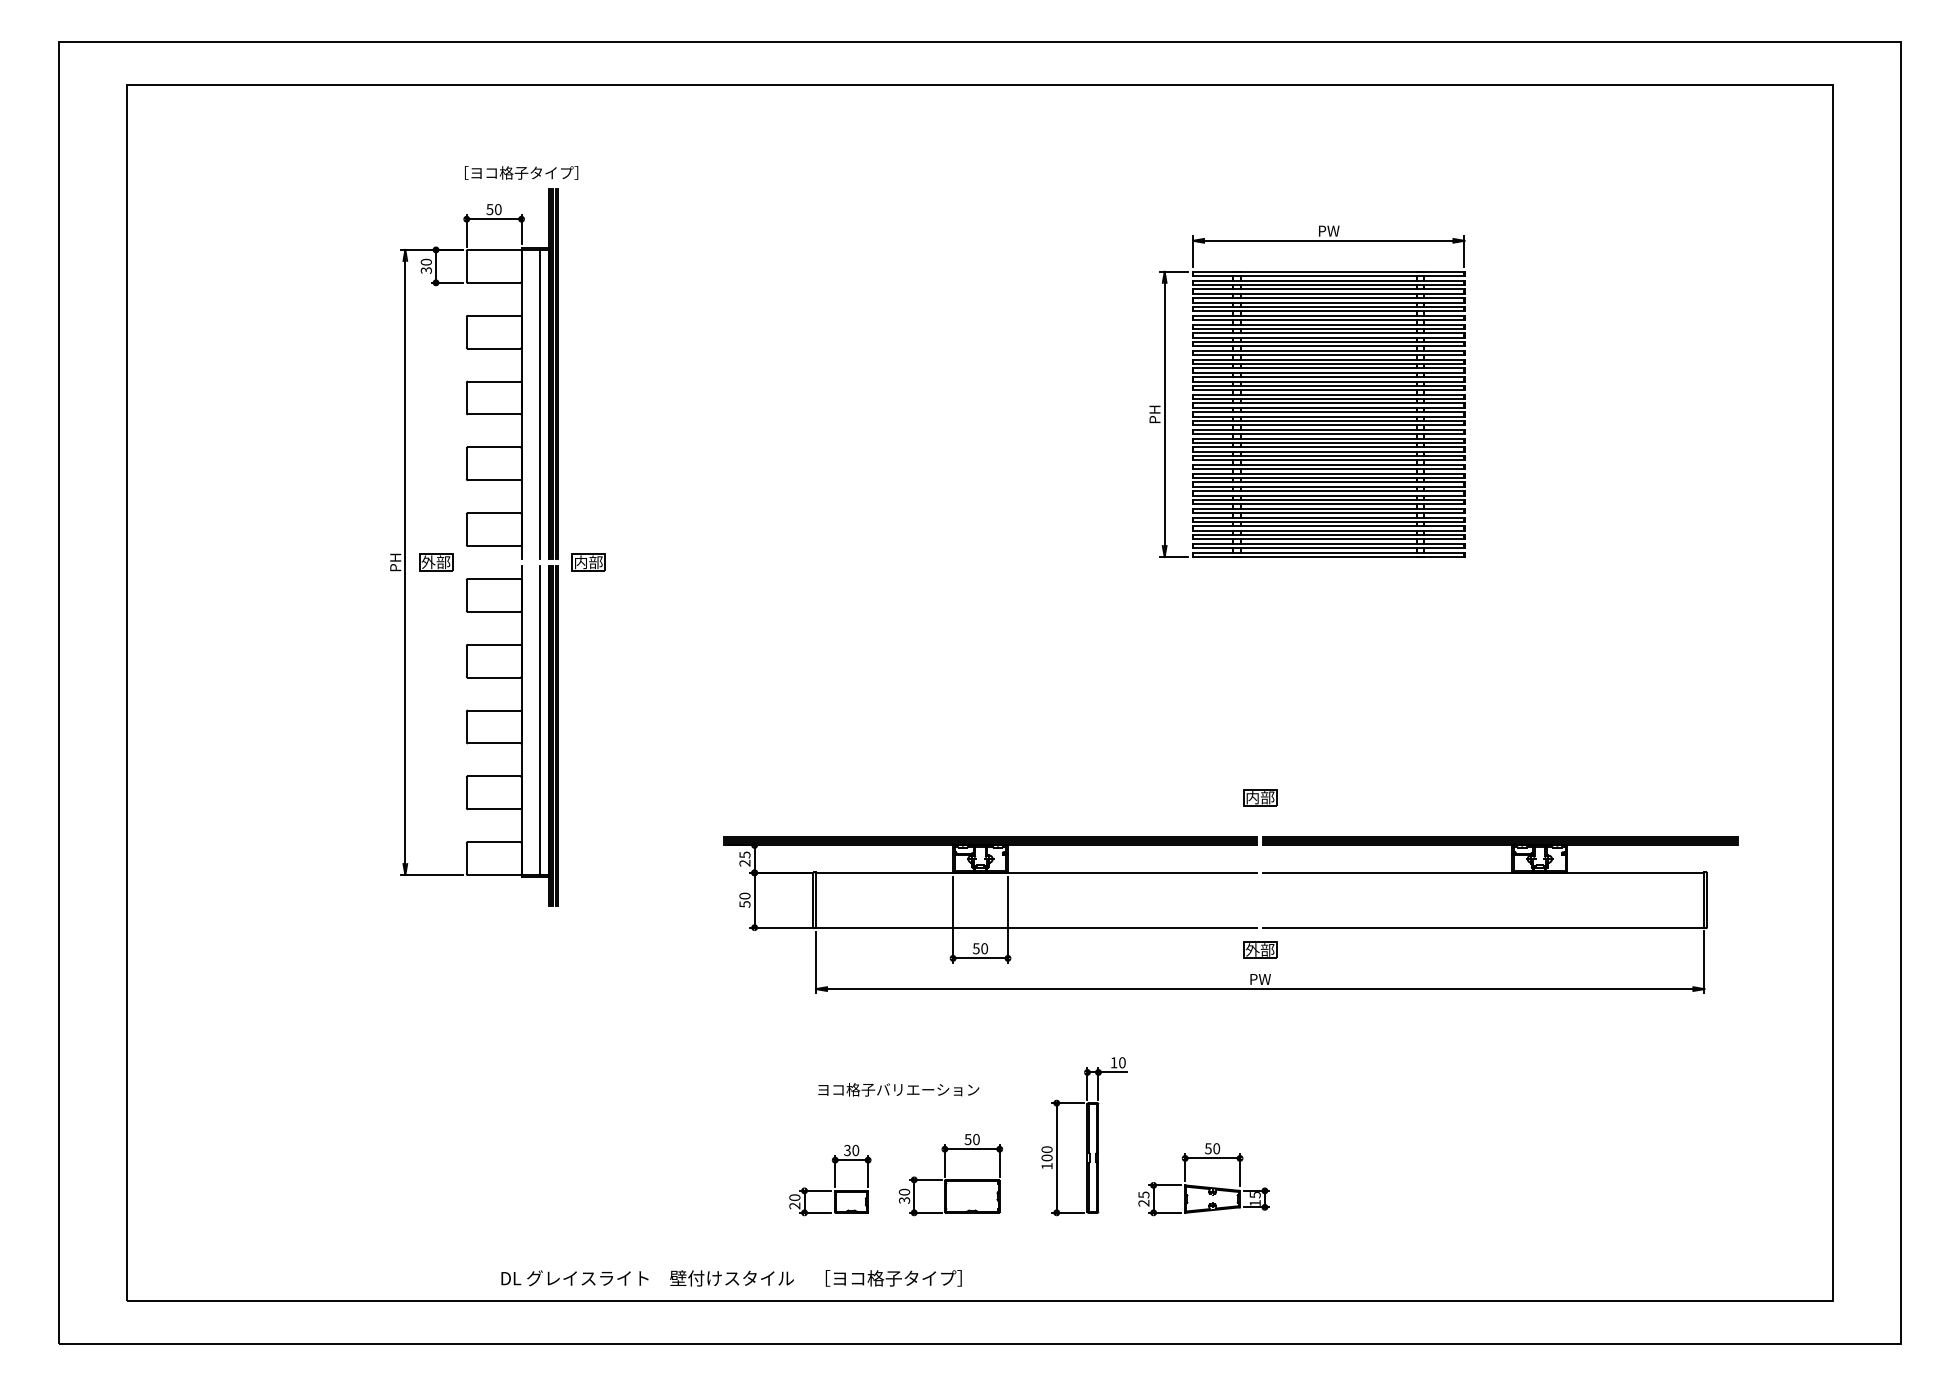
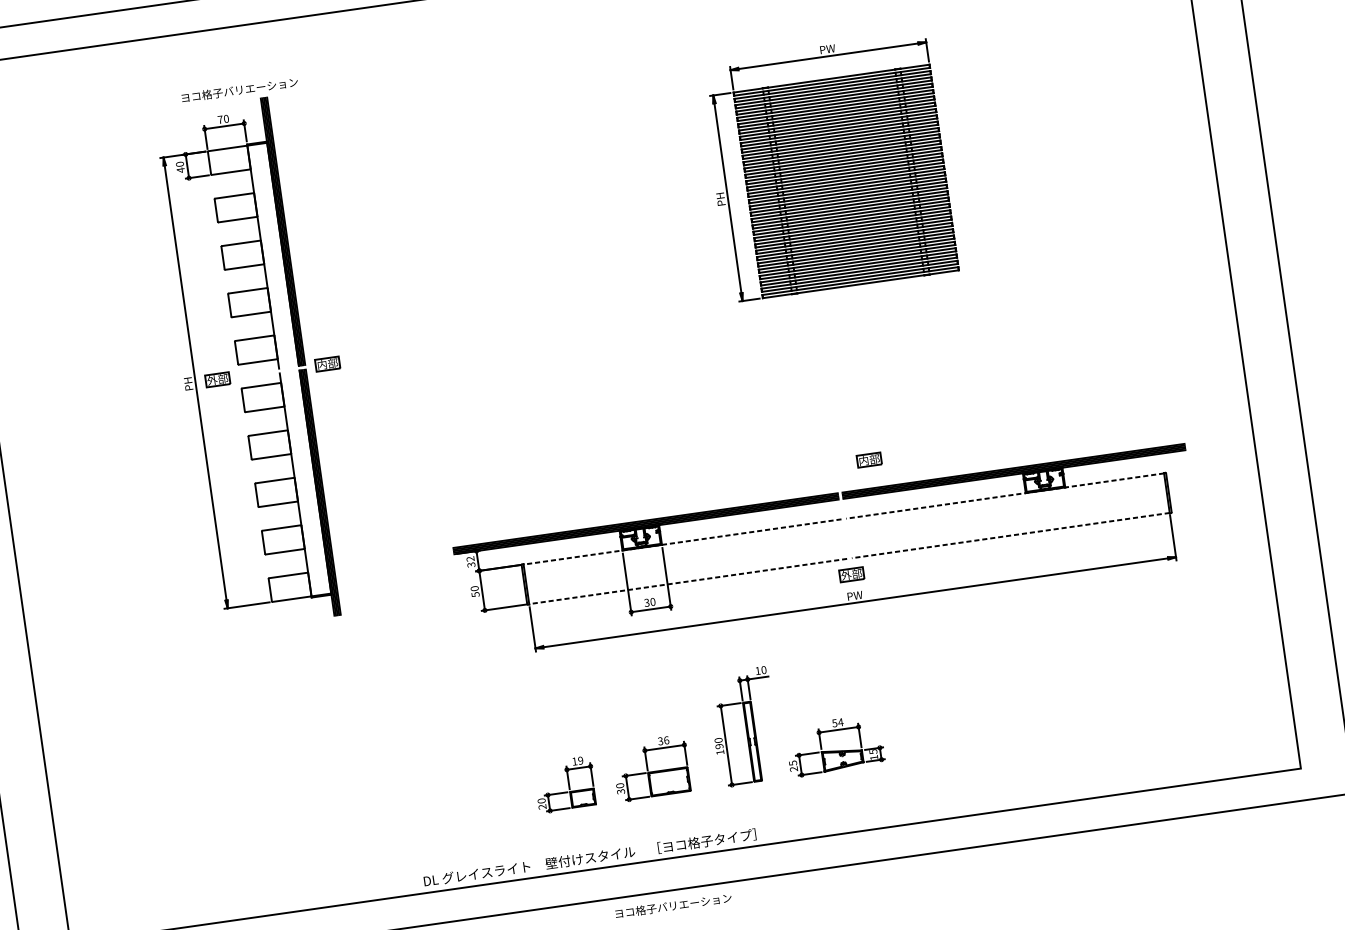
text: (521, 172) -> (239, 89), ［ヨコ格子タイプ］ -> ヨコ格子バリエーション
text: (489, 209) -> (220, 119), 50 -> 70
text: (425, 270) -> (180, 170), 30 -> 40
line: (540, 404) -> (276, 255), removed
line: (540, 720) -> (309, 483), removed
part: (1260, 797) -> (869, 459), moved
text: (744, 858) -> (470, 561), 25 -> 32
line: (1035, 872) -> (681, 541), solid -> dashed
line: (1483, 872) -> (1004, 495), solid -> dashed
line: (1035, 927) -> (687, 581), solid -> dashed
line: (1483, 927) -> (1010, 535), solid -> dashed
text: (976, 948) -> (647, 602), 50 -> 30
text: (898, 1089) -> (673, 905), moved
text: (972, 1139) -> (663, 740), 50 -> 36
text: (1216, 1148) -> (840, 722), 50 -> 54
text: (851, 1150) -> (577, 761), 30 -> 19
text: (1046, 1157) -> (718, 746), 100 -> 190
text: (731, 1278) -> (589, 857), moved

